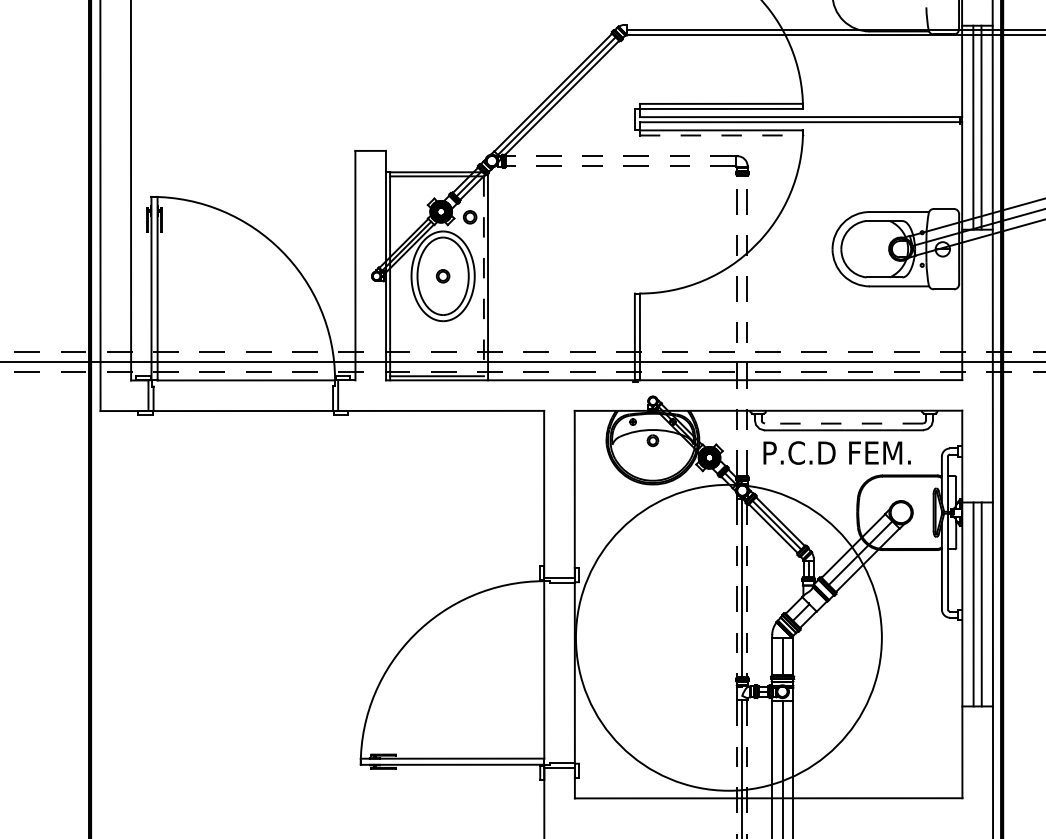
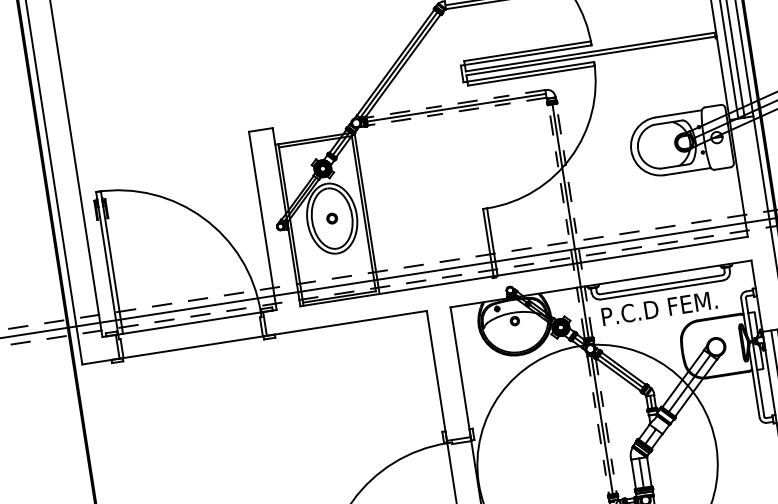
line: (721, 135) -> (531, 75), dashed -> solid
line: (621, 161) -> (456, 108), added
part: (469, 217) -> (345, 169), removed
line: (483, 276) -> (363, 213), dashed -> solid
line: (742, 325) -> (570, 220), added
line: (843, 423) -> (660, 284), dashed -> solid

